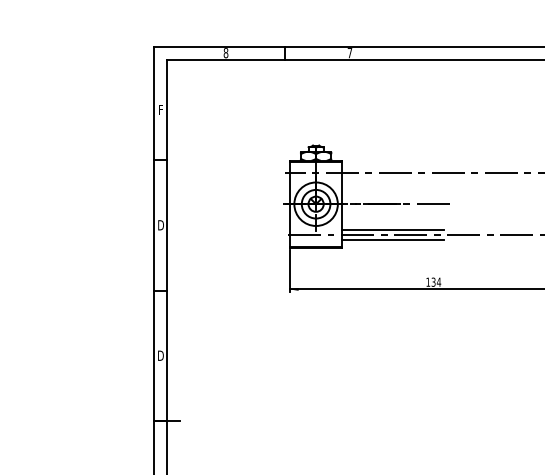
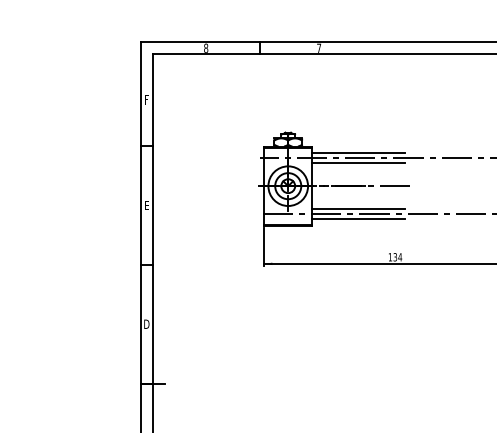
line: (393, 168) -> (358, 153), added
line: (393, 179) -> (358, 163), added
text: (160, 225) -> (146, 205), D -> E

